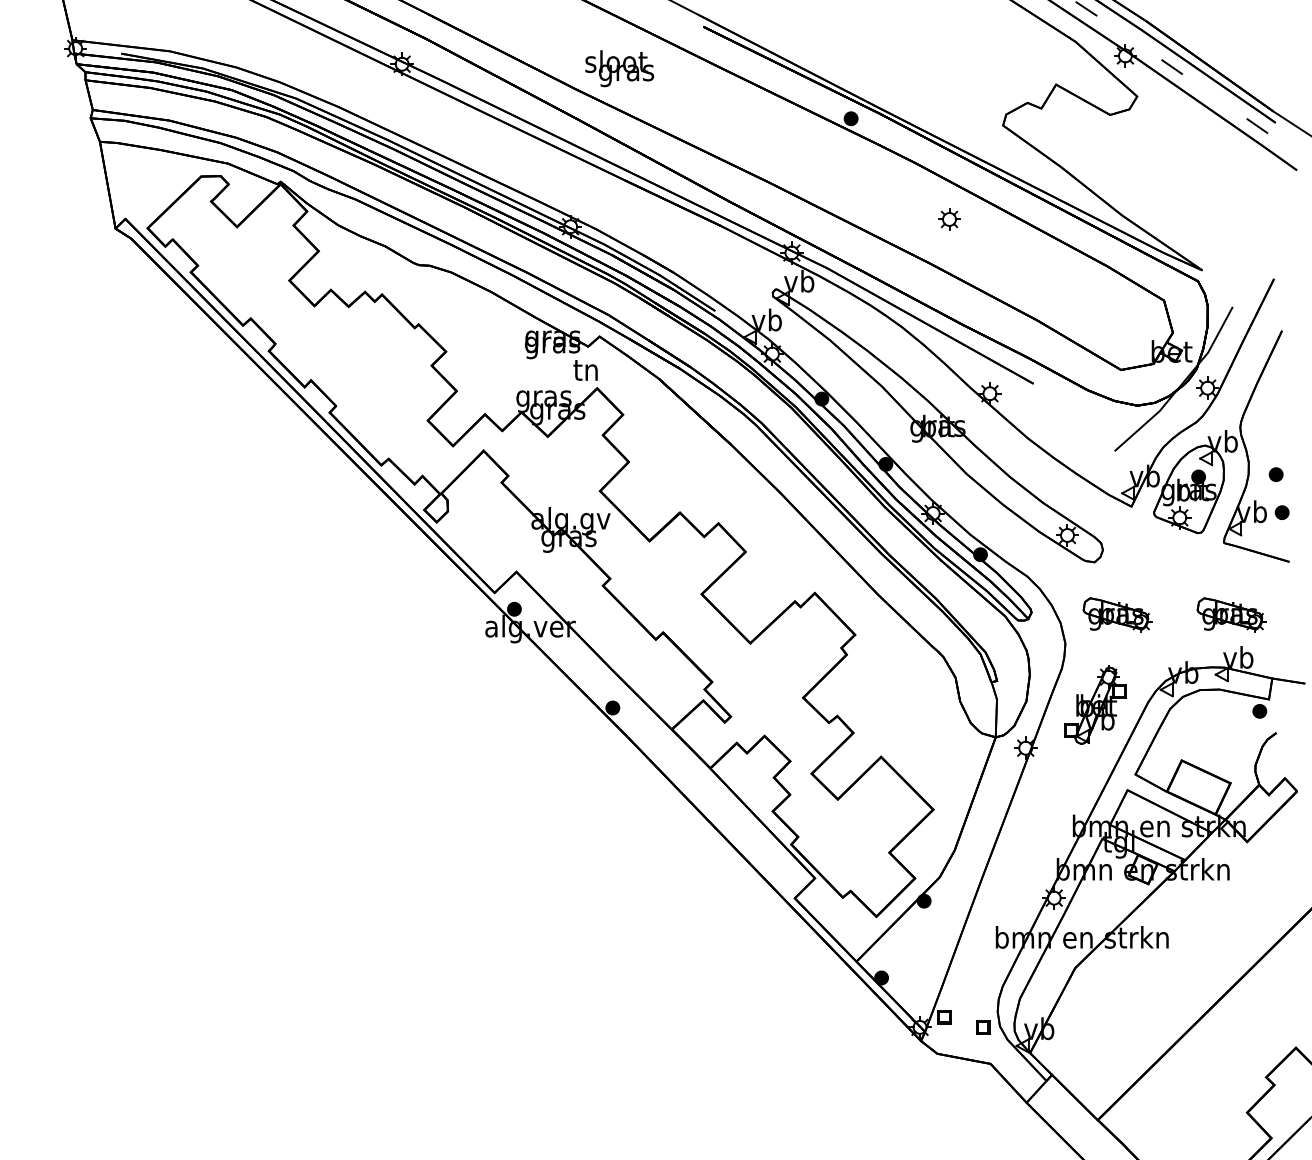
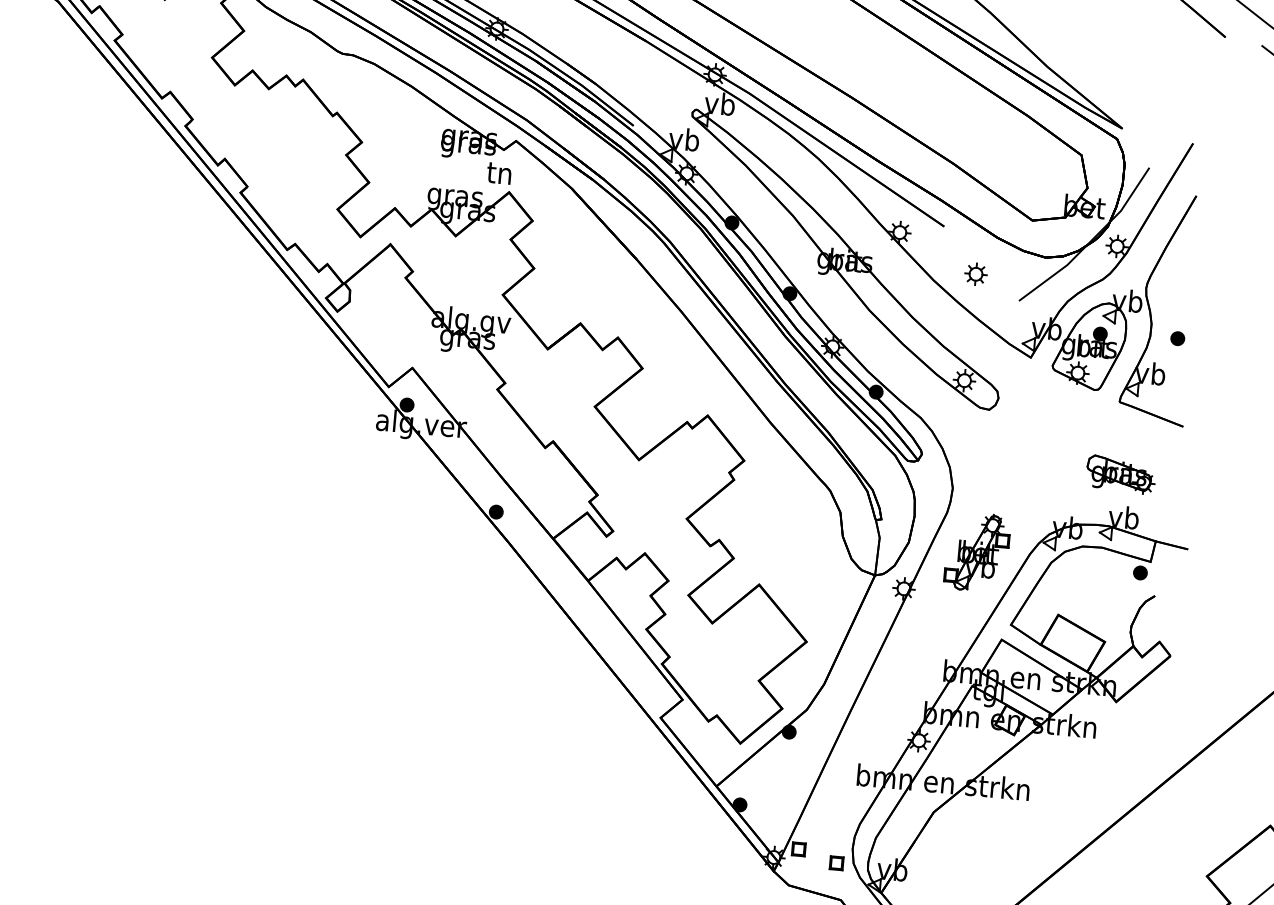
part: (949, 219) -> (976, 274), moved
part: (1281, 512) -> (1179, 376), removed
part: (1117, 614) -> (1007, 463), removed

